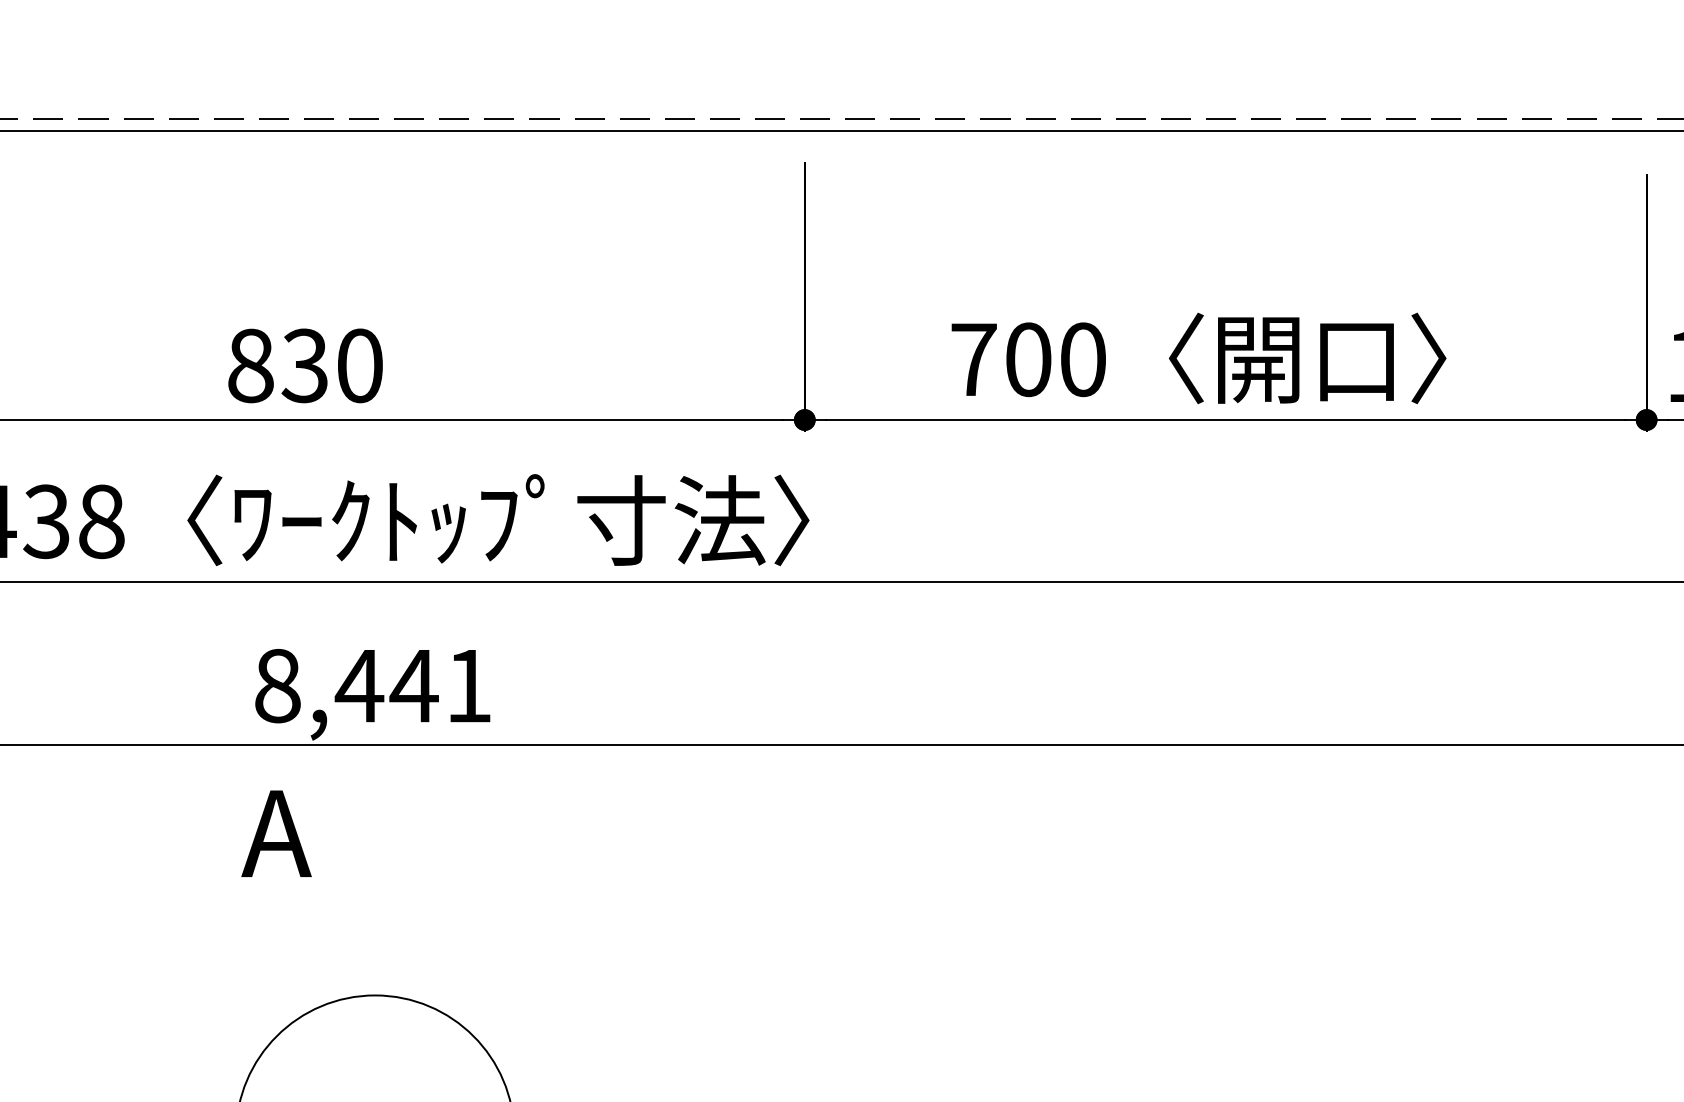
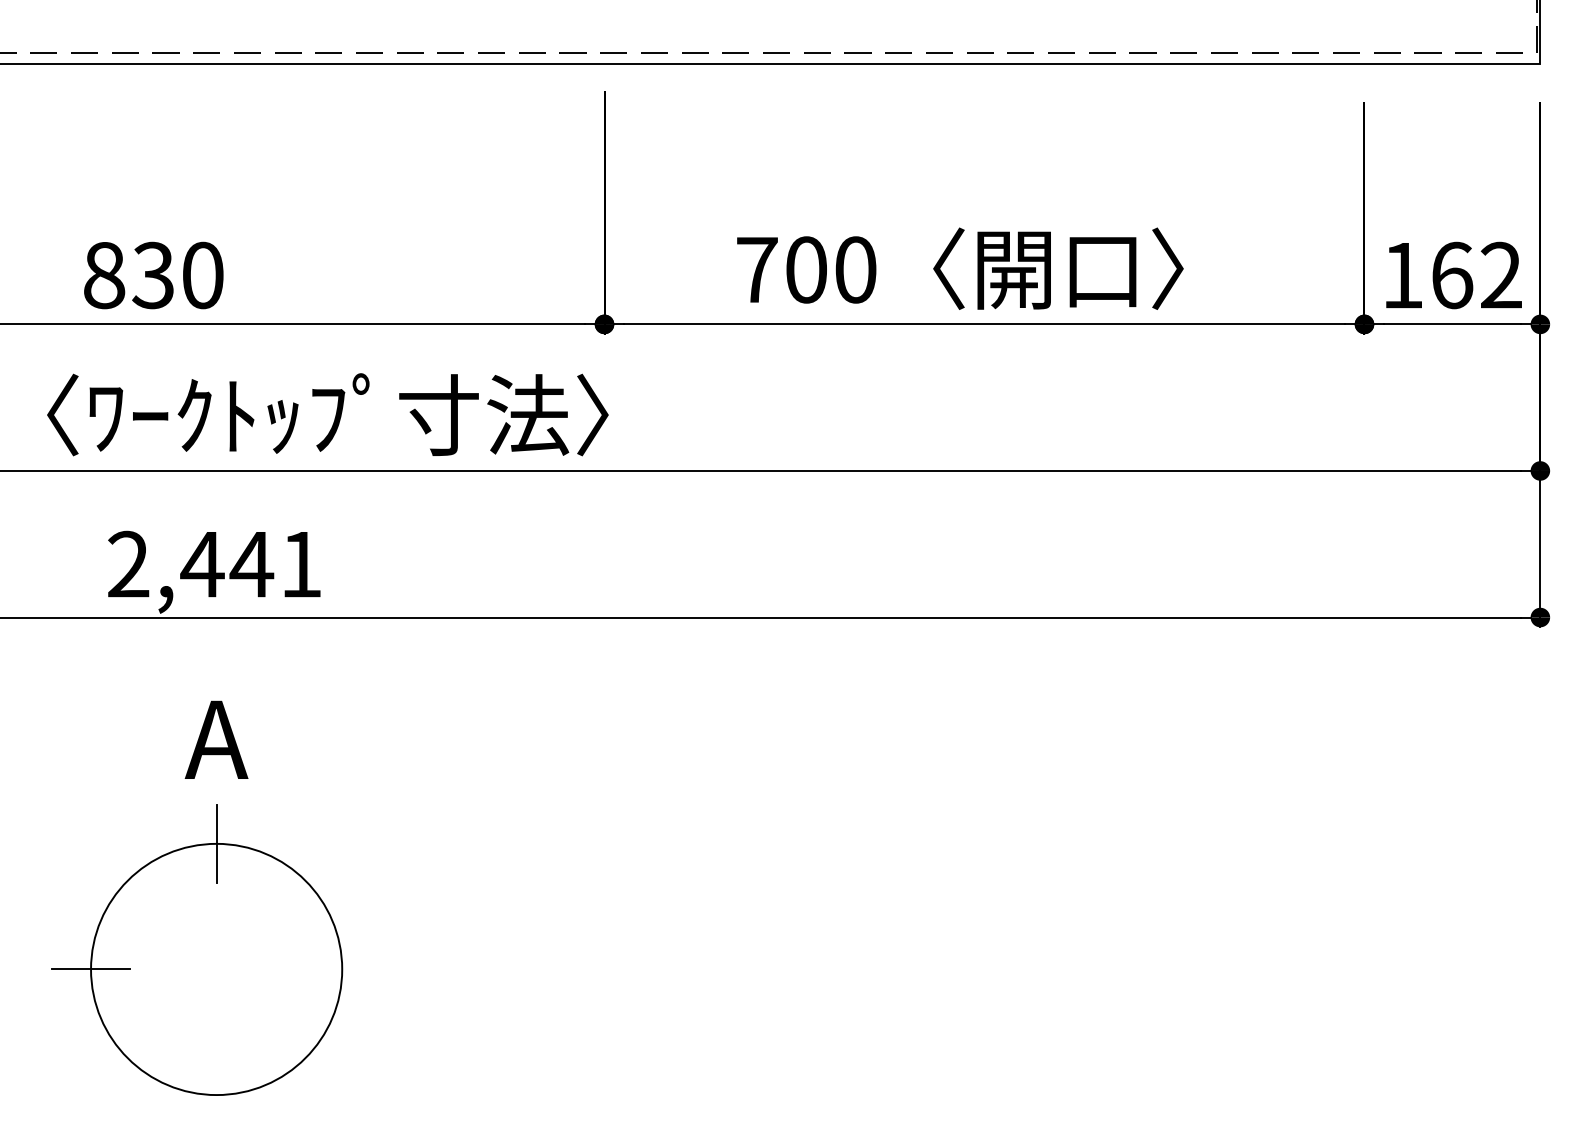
text: (277, 685) -> (128, 564), 8,441 -> 2,441
text: (276, 833) -> (216, 739), moved
line: (375, 995) -> (216, 843), added

